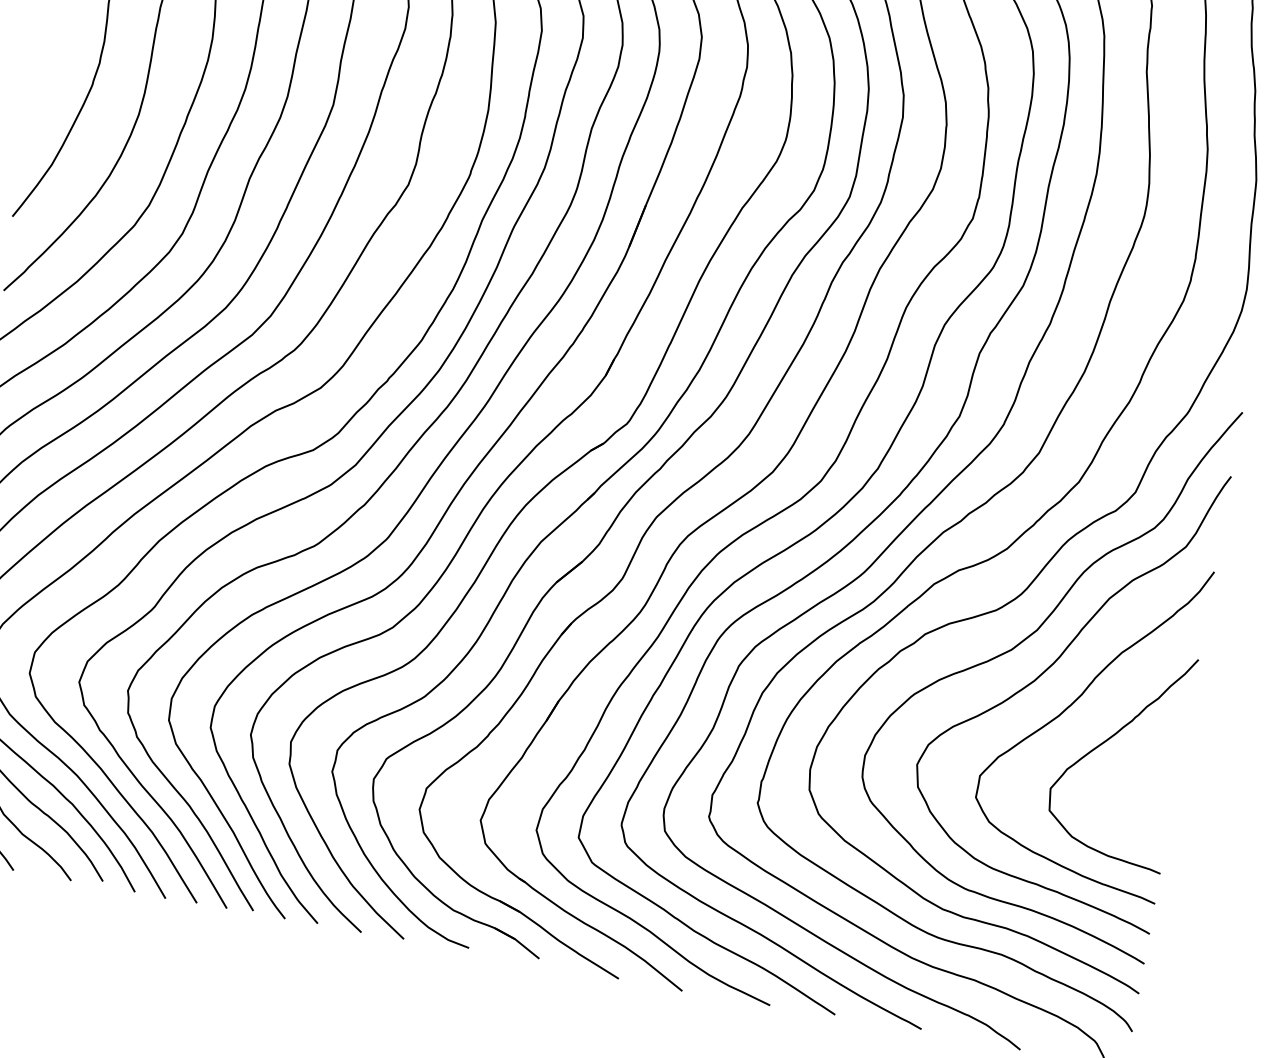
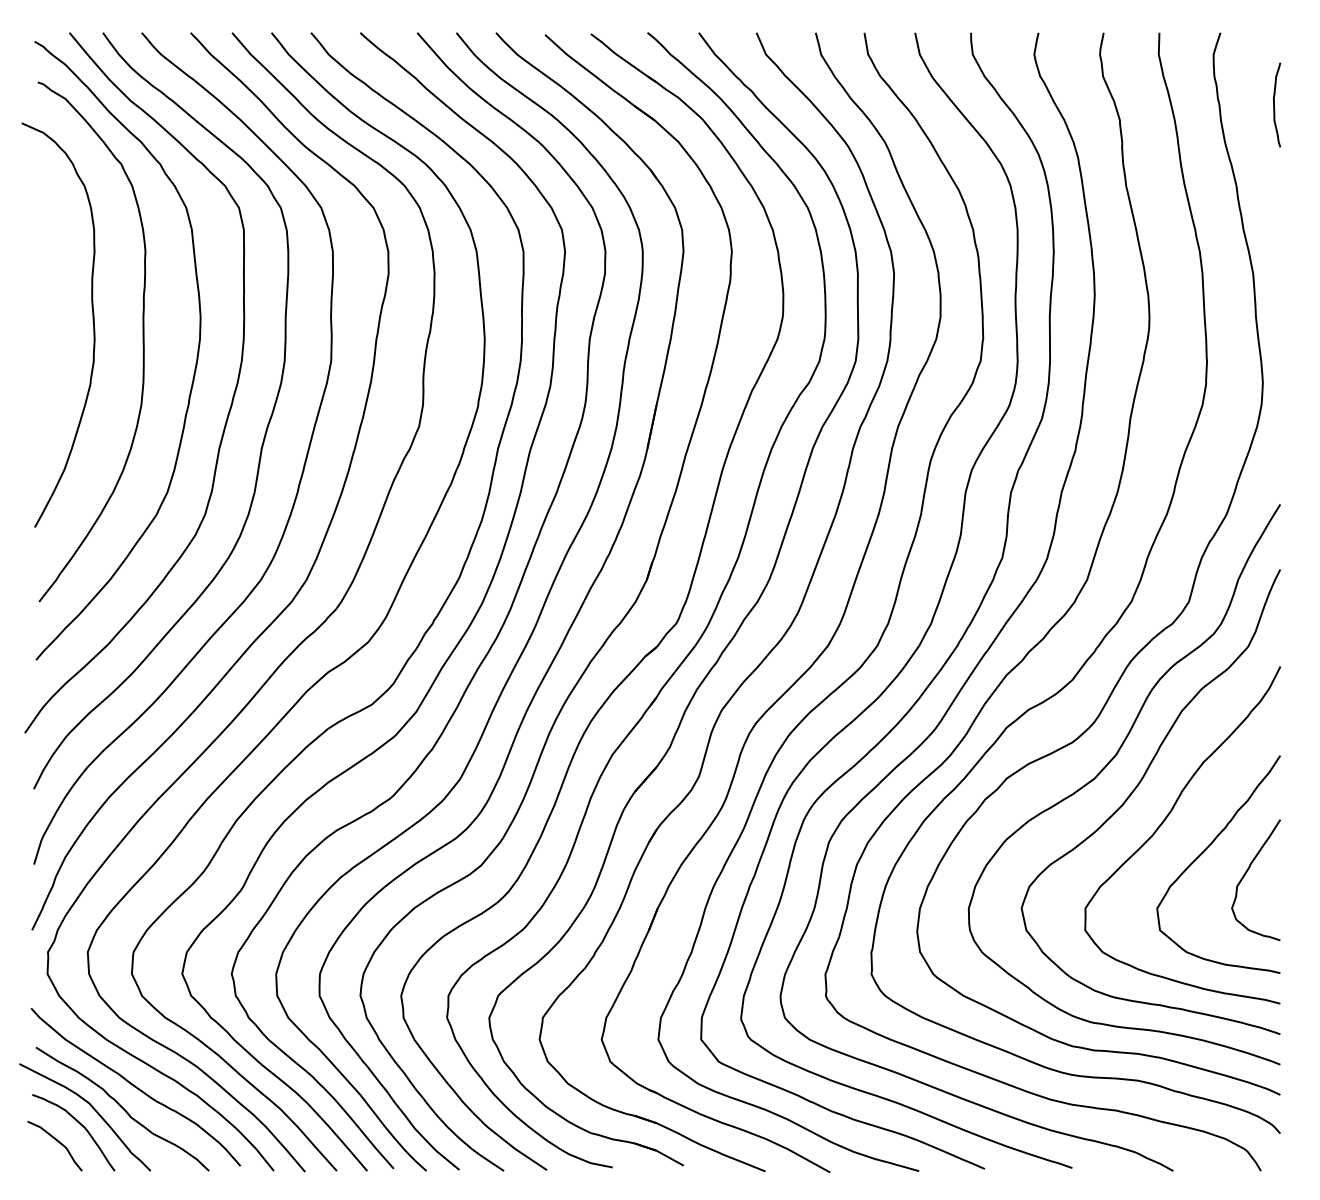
curve: (1143, 771) -> (1245, 875), added

